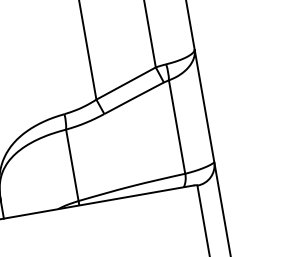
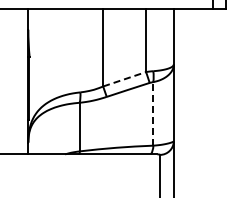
line: (125, 83) -> (124, 79), solid -> dashed
line: (177, 126) -> (153, 113), solid -> dashed

